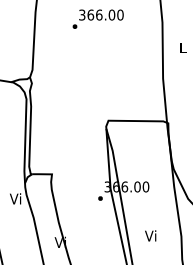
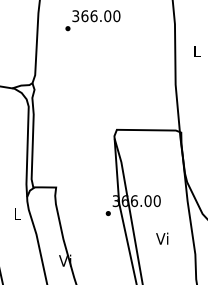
text: (97, 18) -> (92, 19), moved
text: (15, 198) -> (16, 213), Vi -> L
text: (150, 235) -> (162, 238), moved

